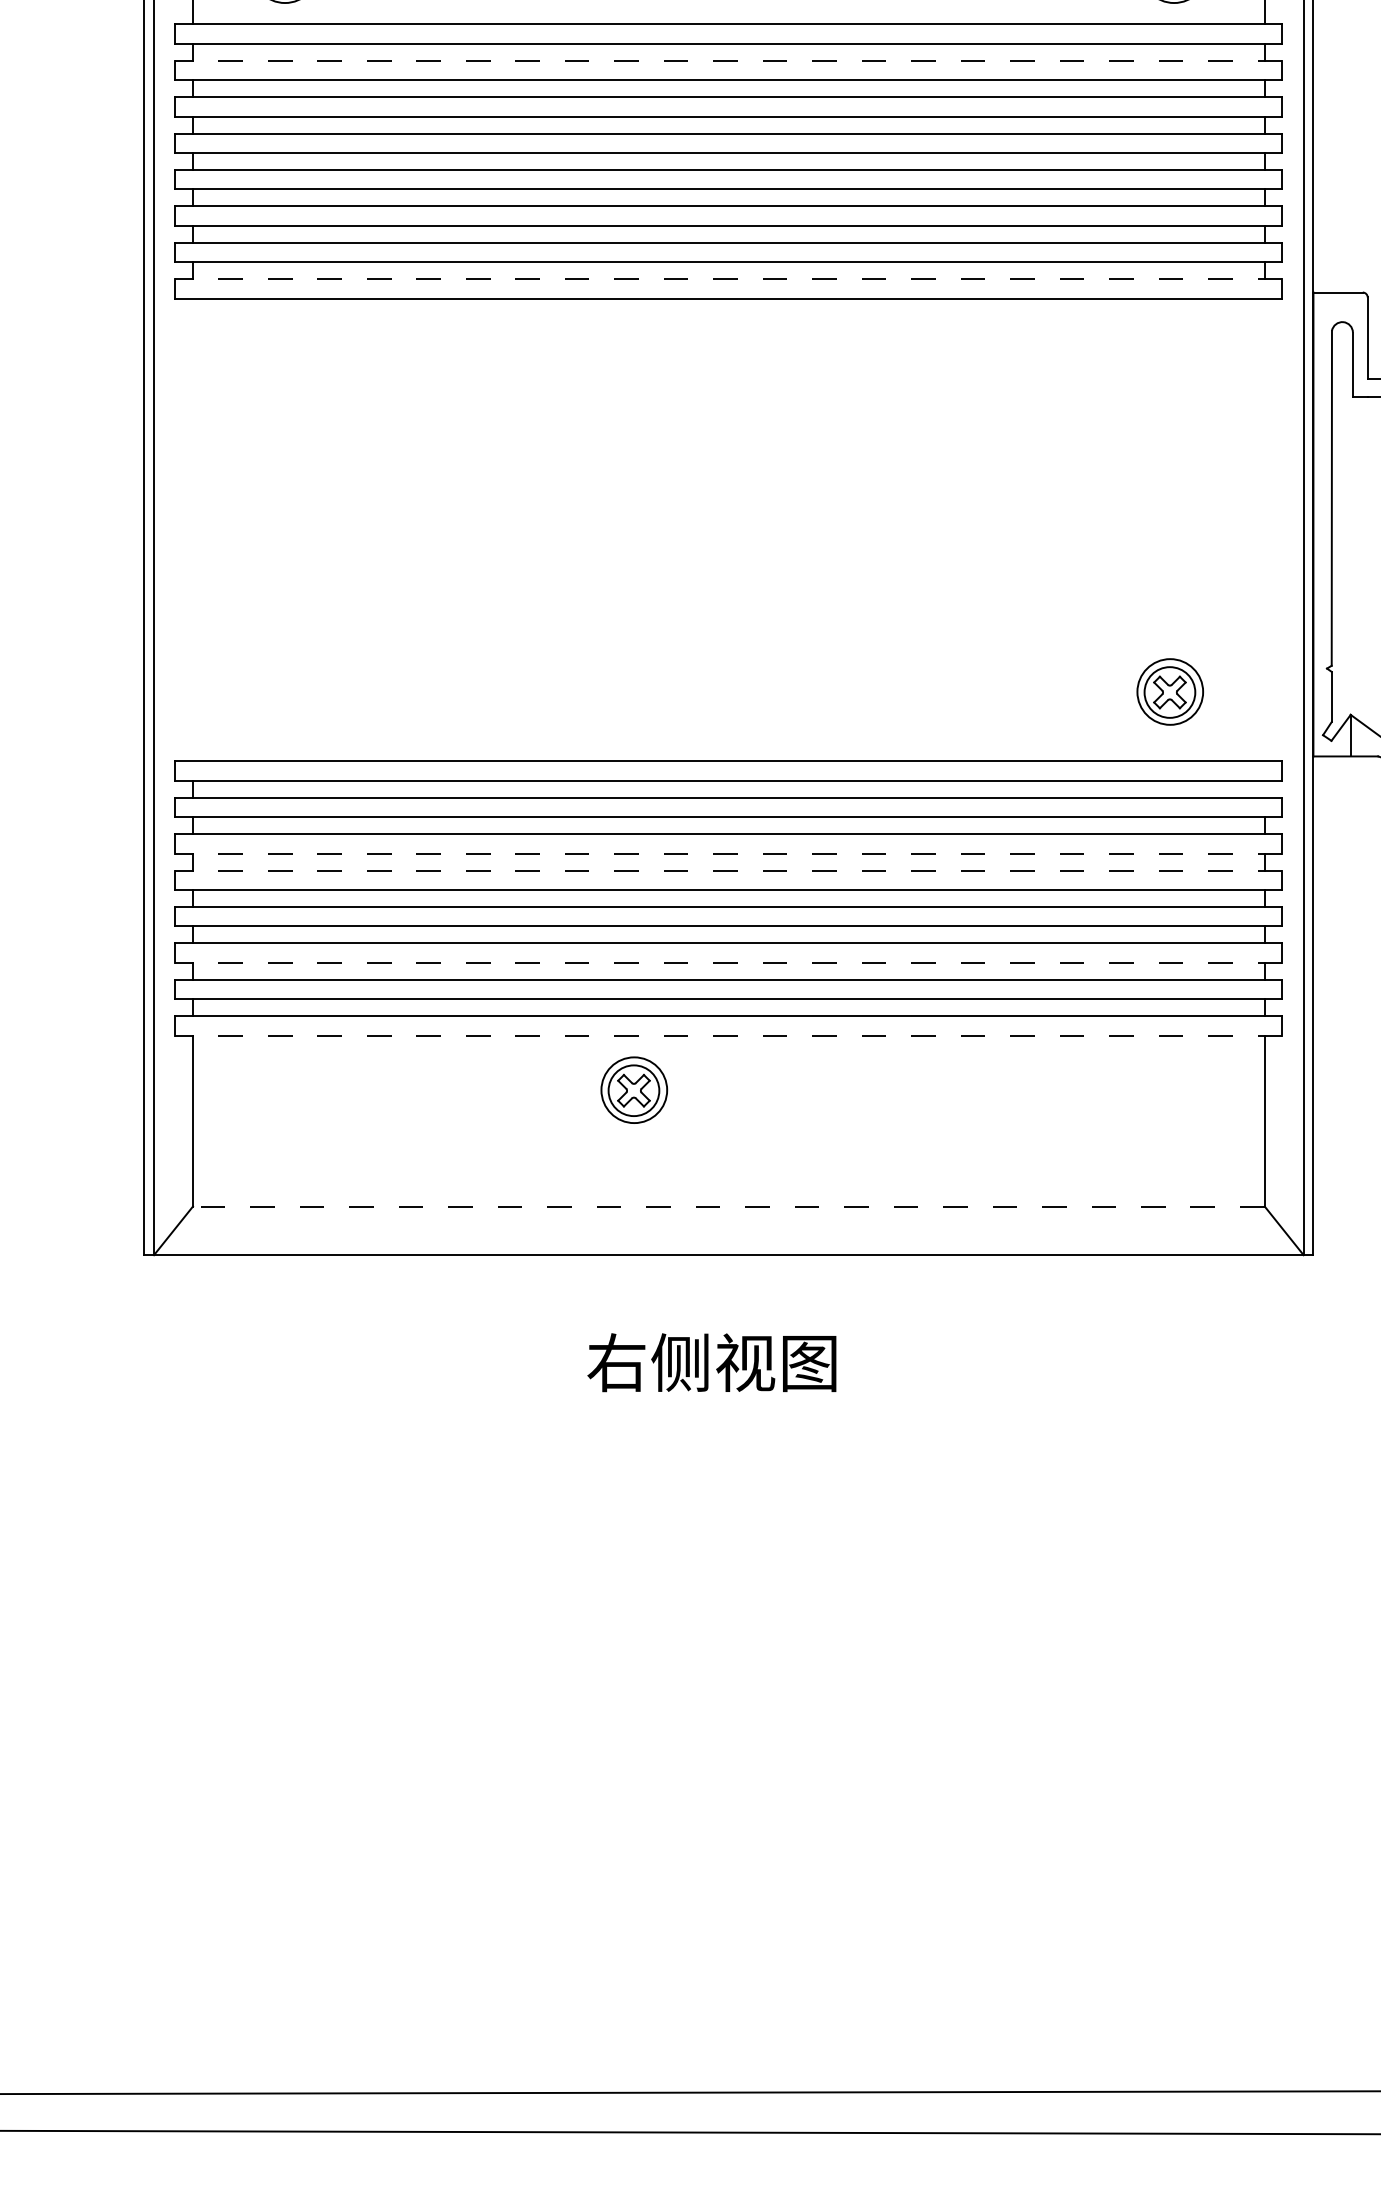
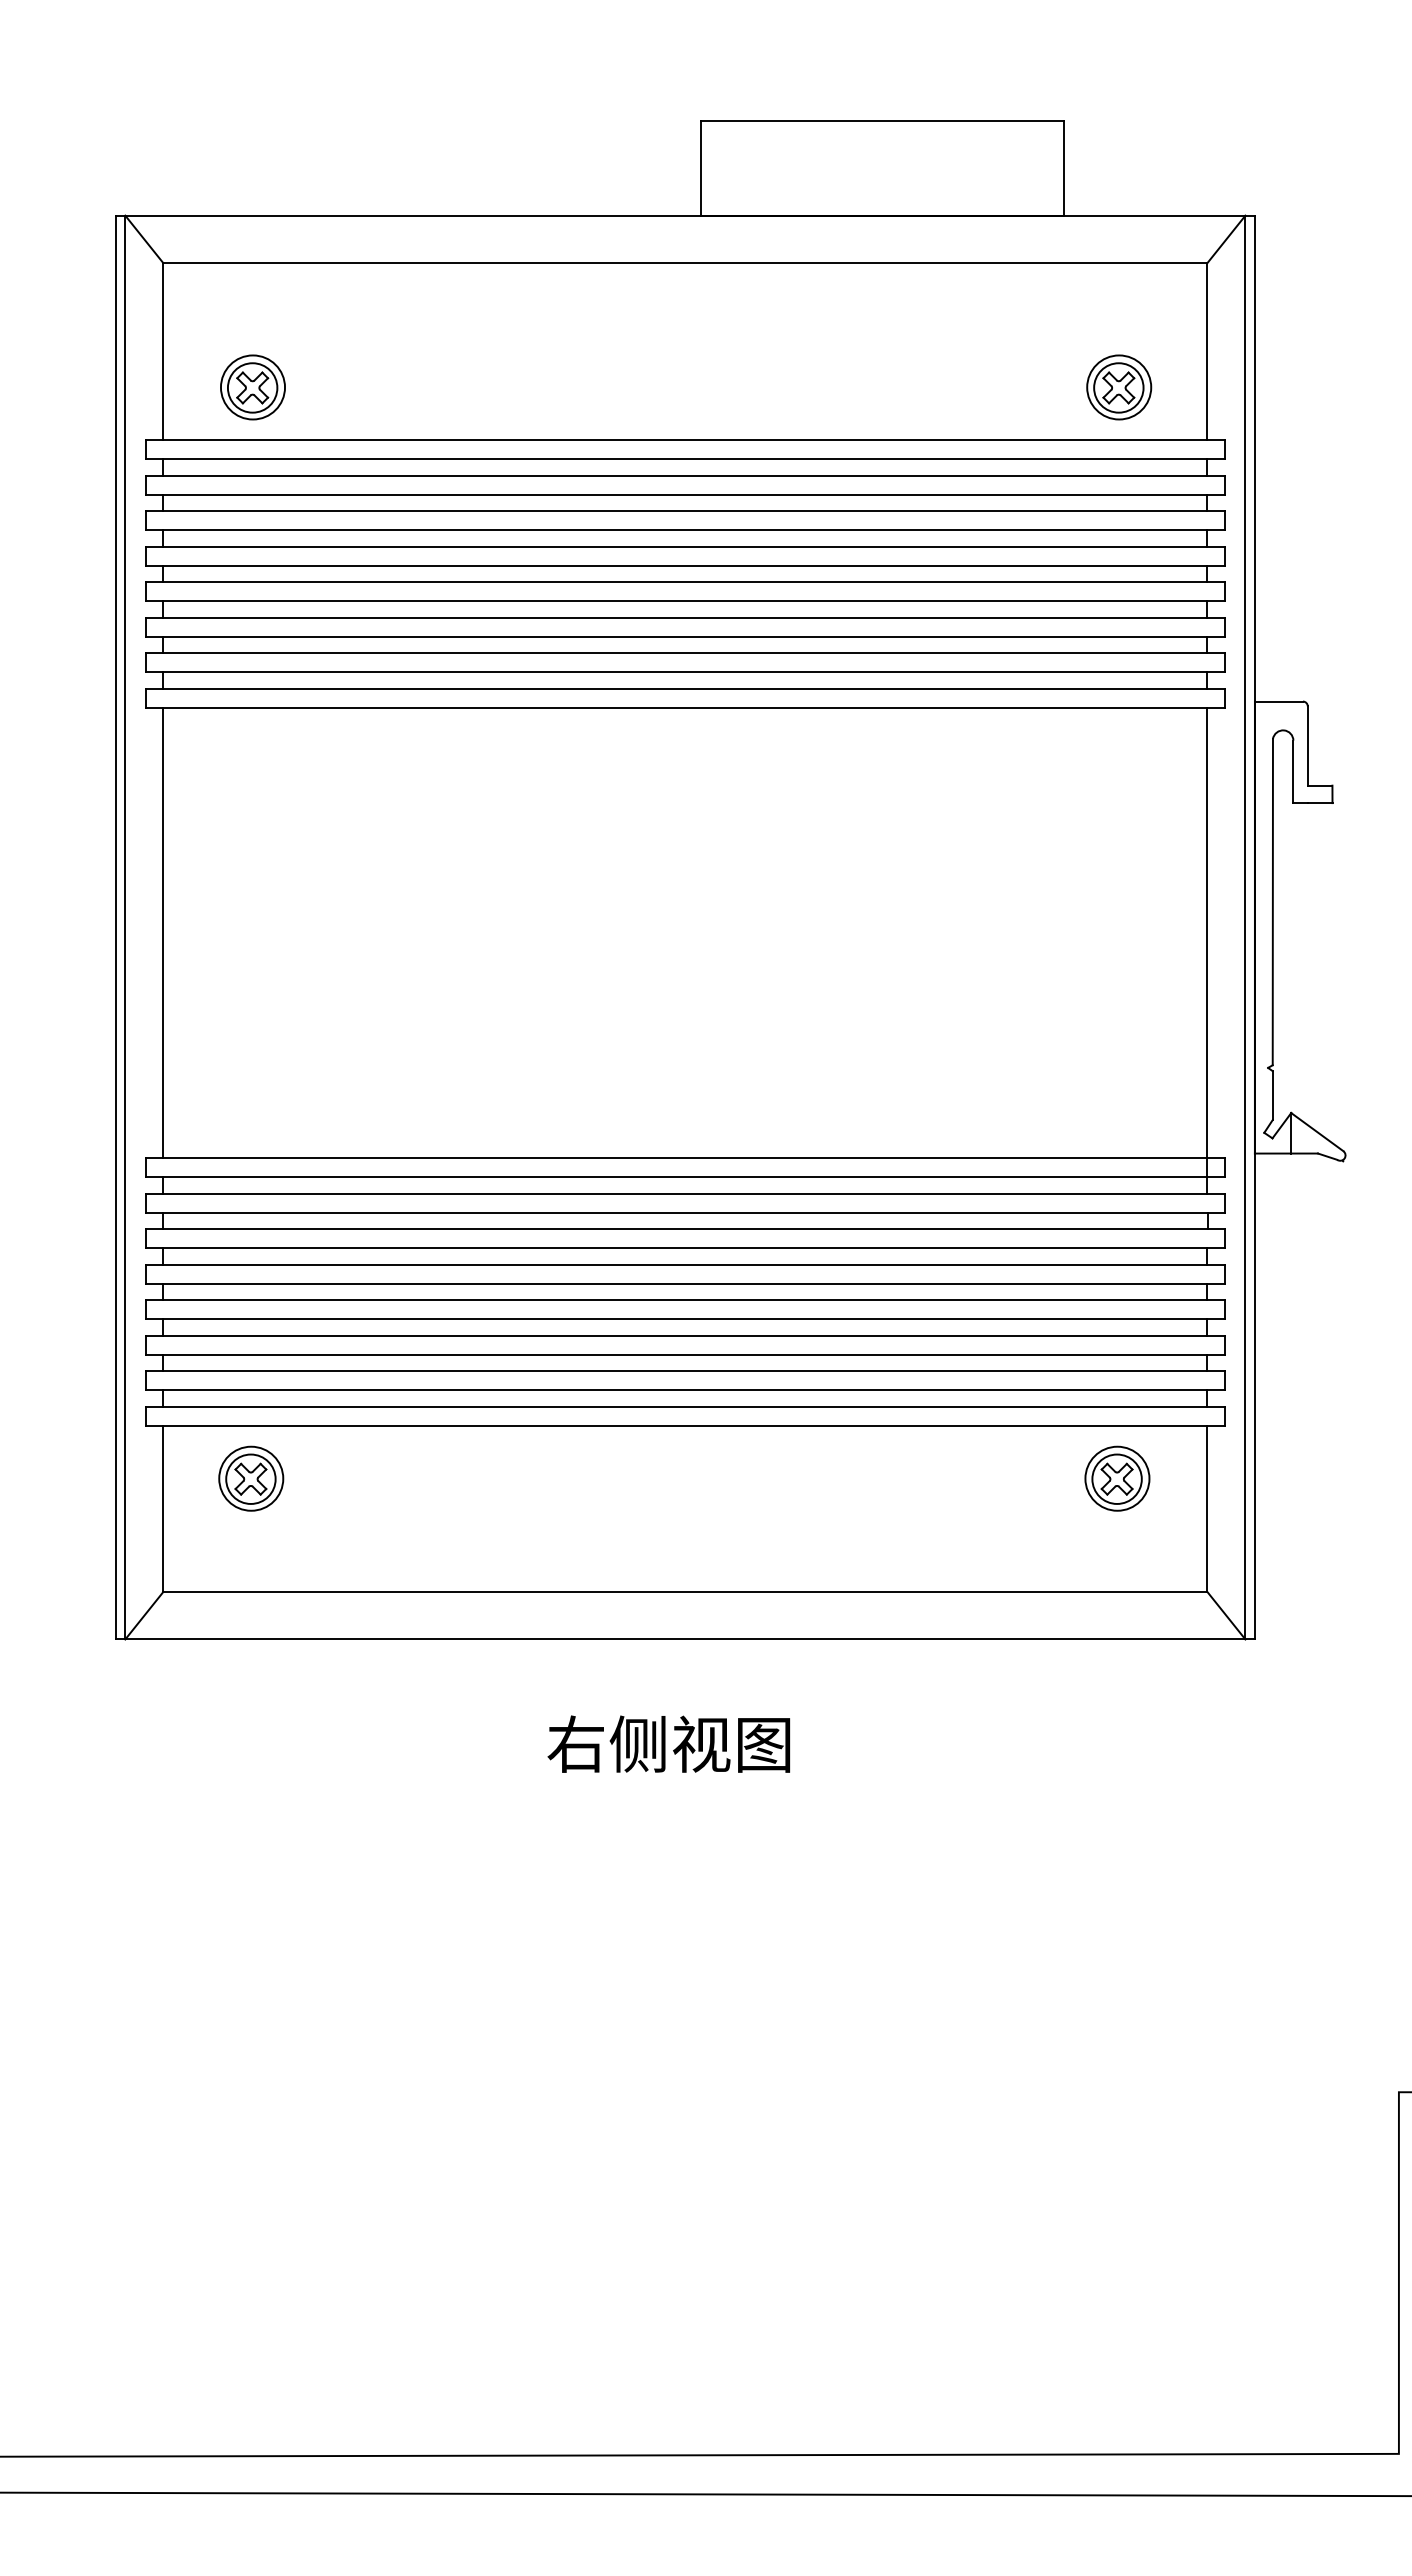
line: (727, 60) -> (684, 475), dashed -> solid
line: (727, 279) -> (684, 688), dashed -> solid
line: (193, 529) -> (163, 932), added
line: (1264, 548) -> (1207, 950), added
part: (1170, 691) -> (1117, 1478), moved
line: (727, 853) -> (684, 1248), dashed -> solid
line: (727, 870) -> (684, 1264), dashed -> solid
line: (727, 962) -> (684, 1354), dashed -> solid
line: (727, 1035) -> (684, 1425), dashed -> solid
part: (634, 1089) -> (251, 1478), moved
line: (727, 1206) -> (684, 1592), dashed -> solid

